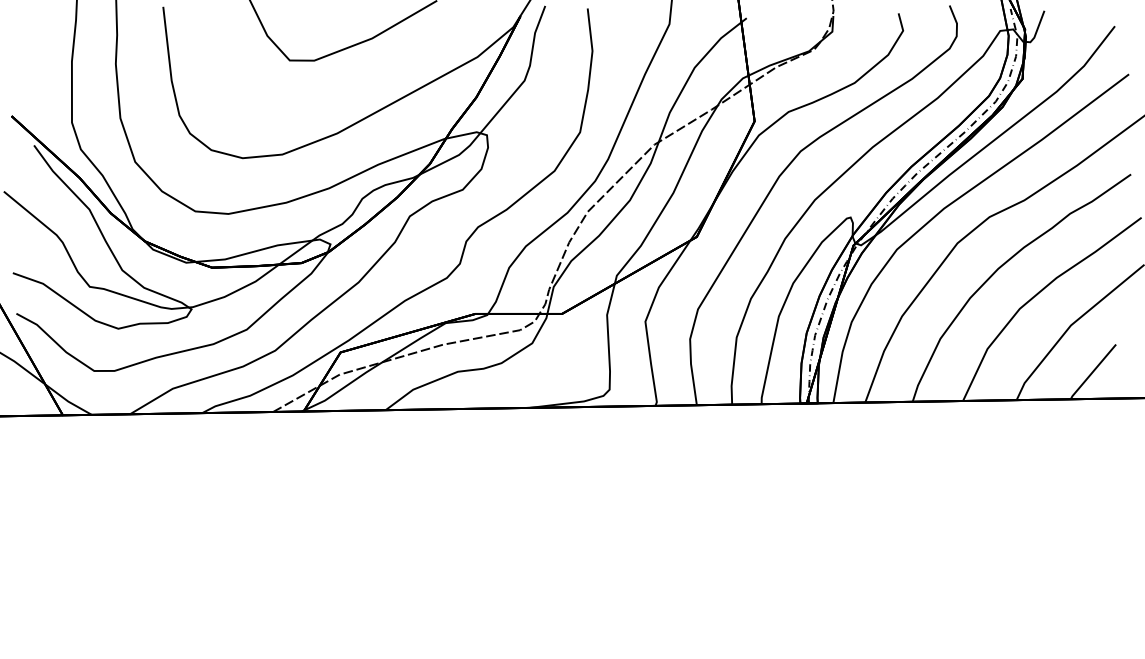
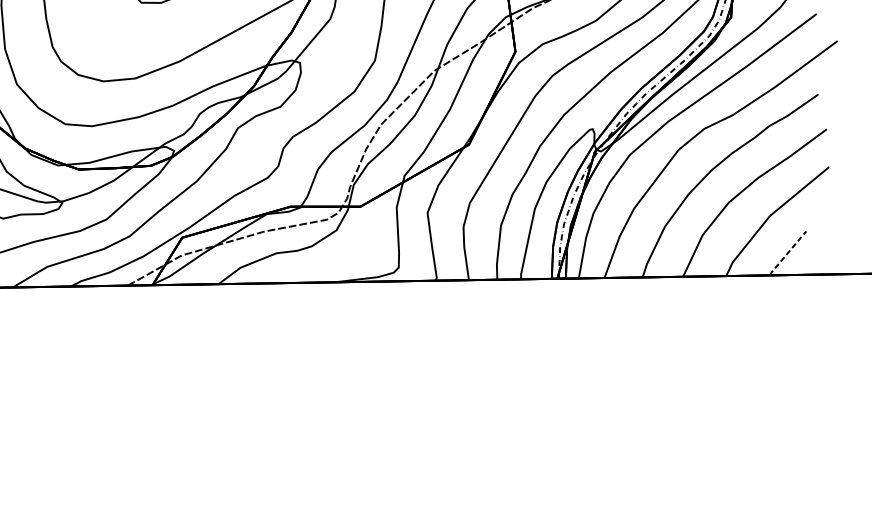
line: (1093, 371) -> (788, 253), solid -> dashed

